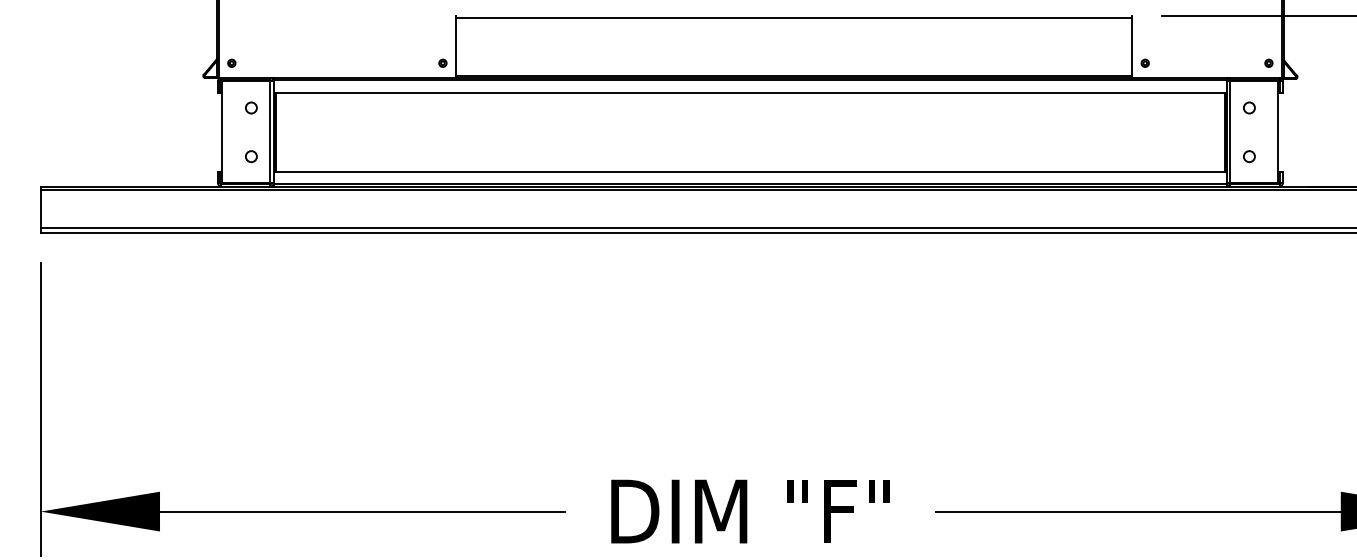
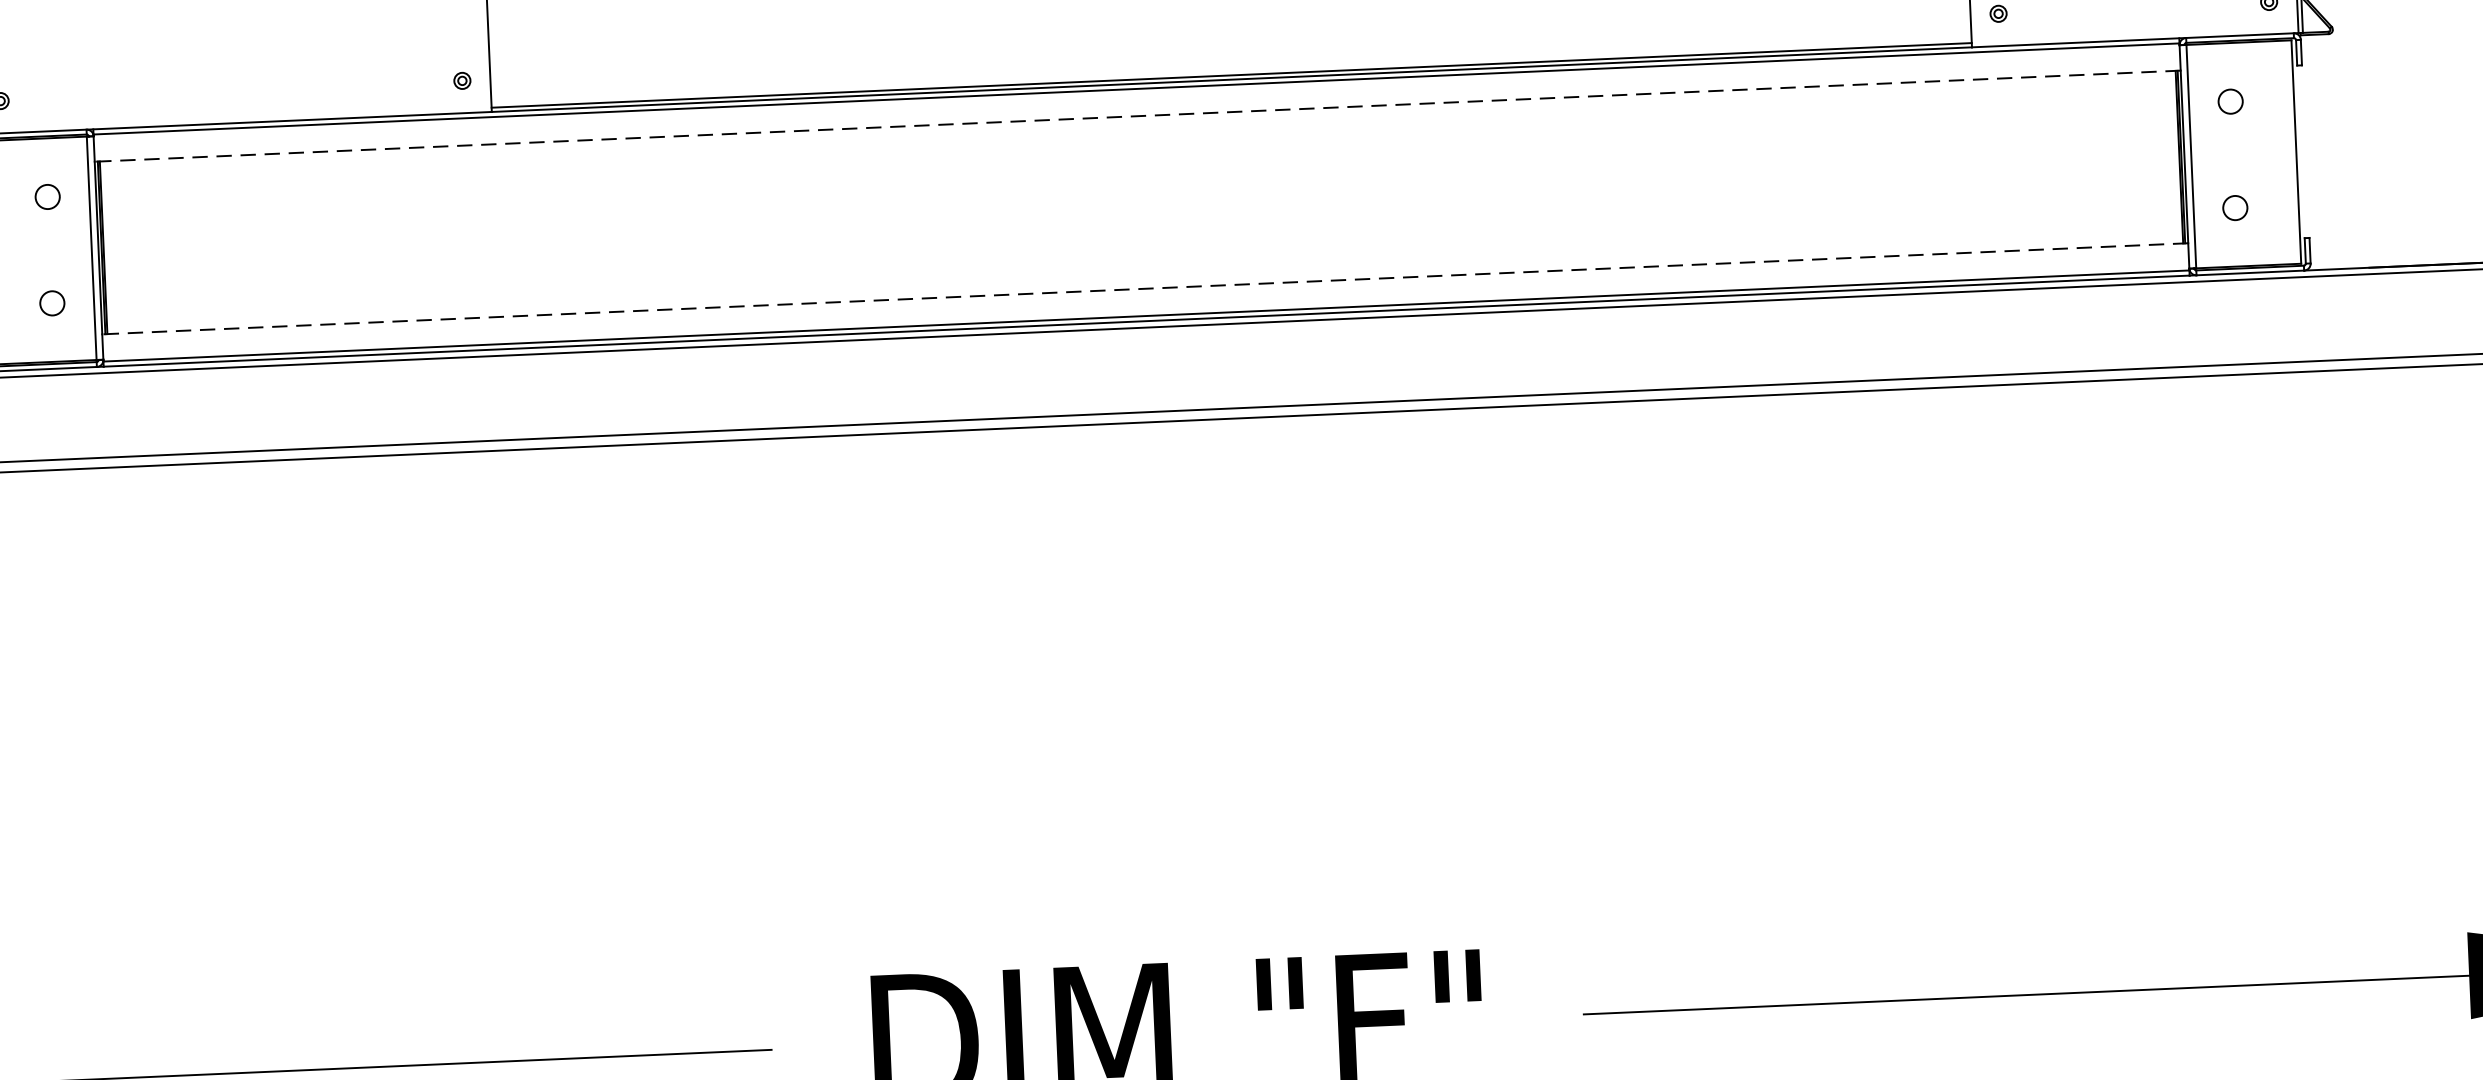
line: (750, 92) -> (1137, 115), solid -> dashed
line: (750, 171) -> (1145, 288), solid -> dashed

